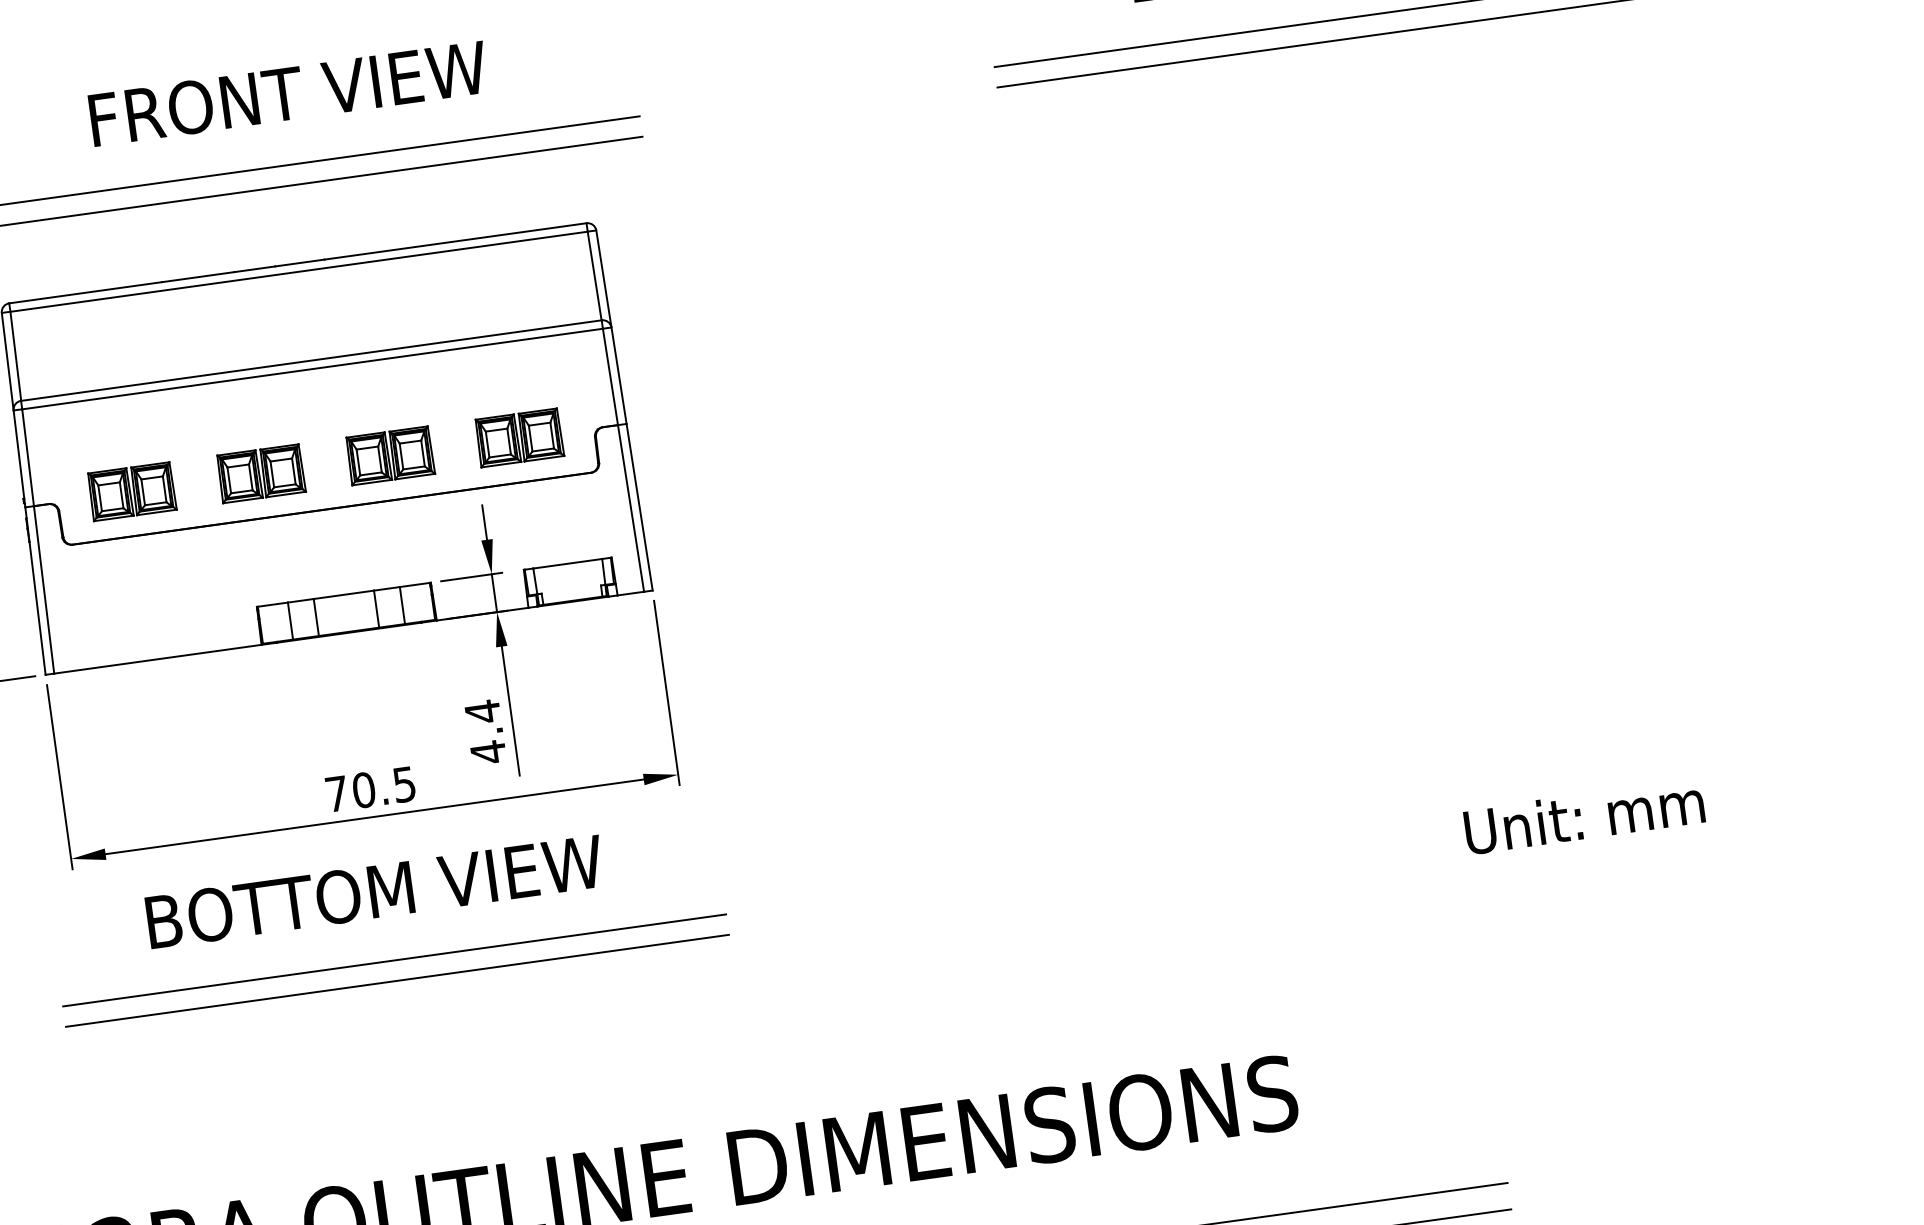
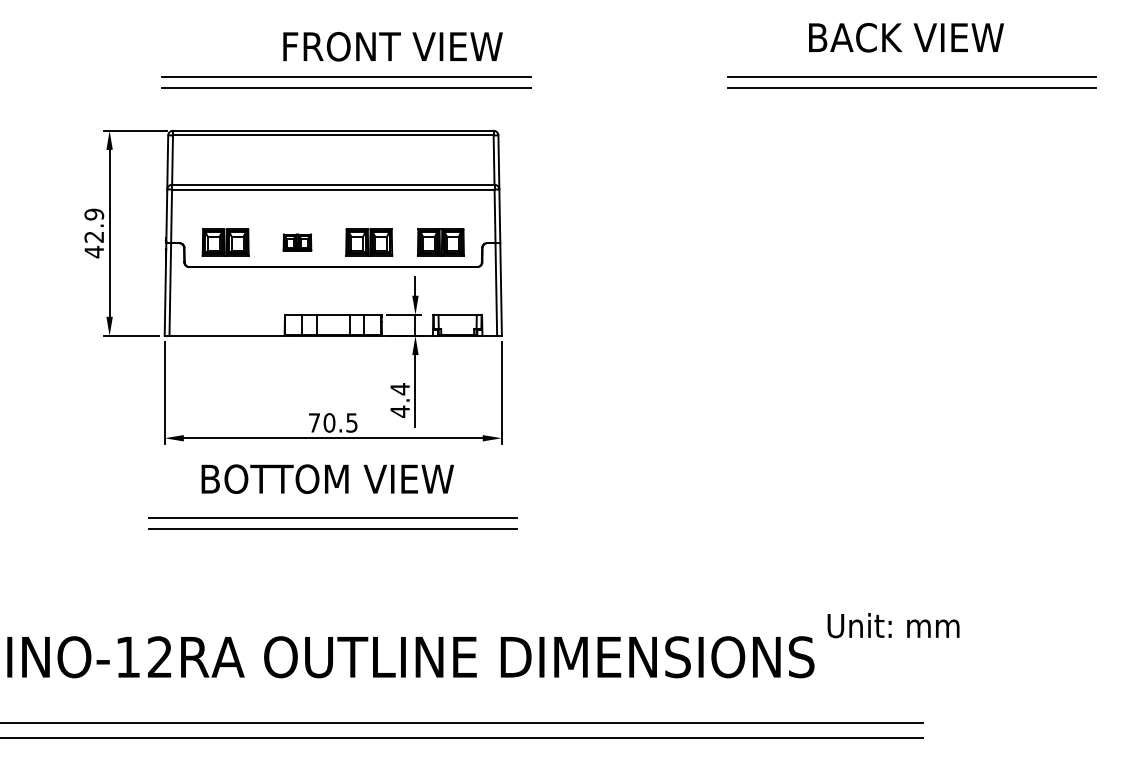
text: (287, 93) -> (392, 46), moved
part: (261, 473) -> (297, 242), size x0.6
text: (1584, 816) -> (893, 625), moved

